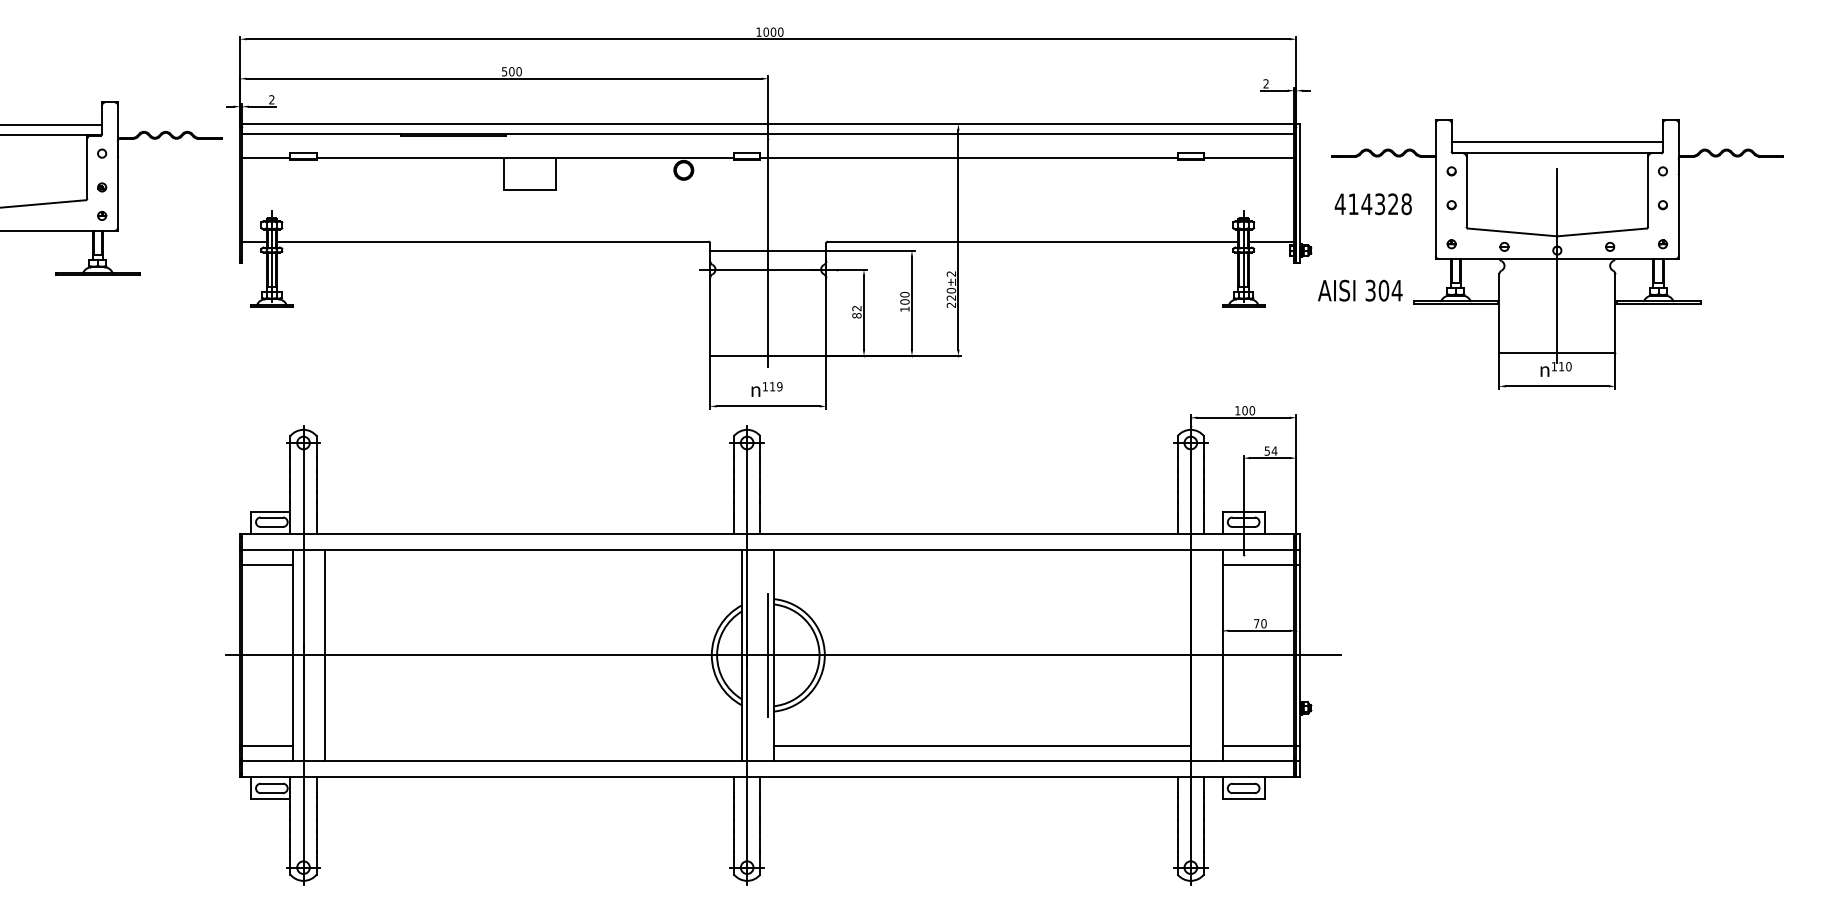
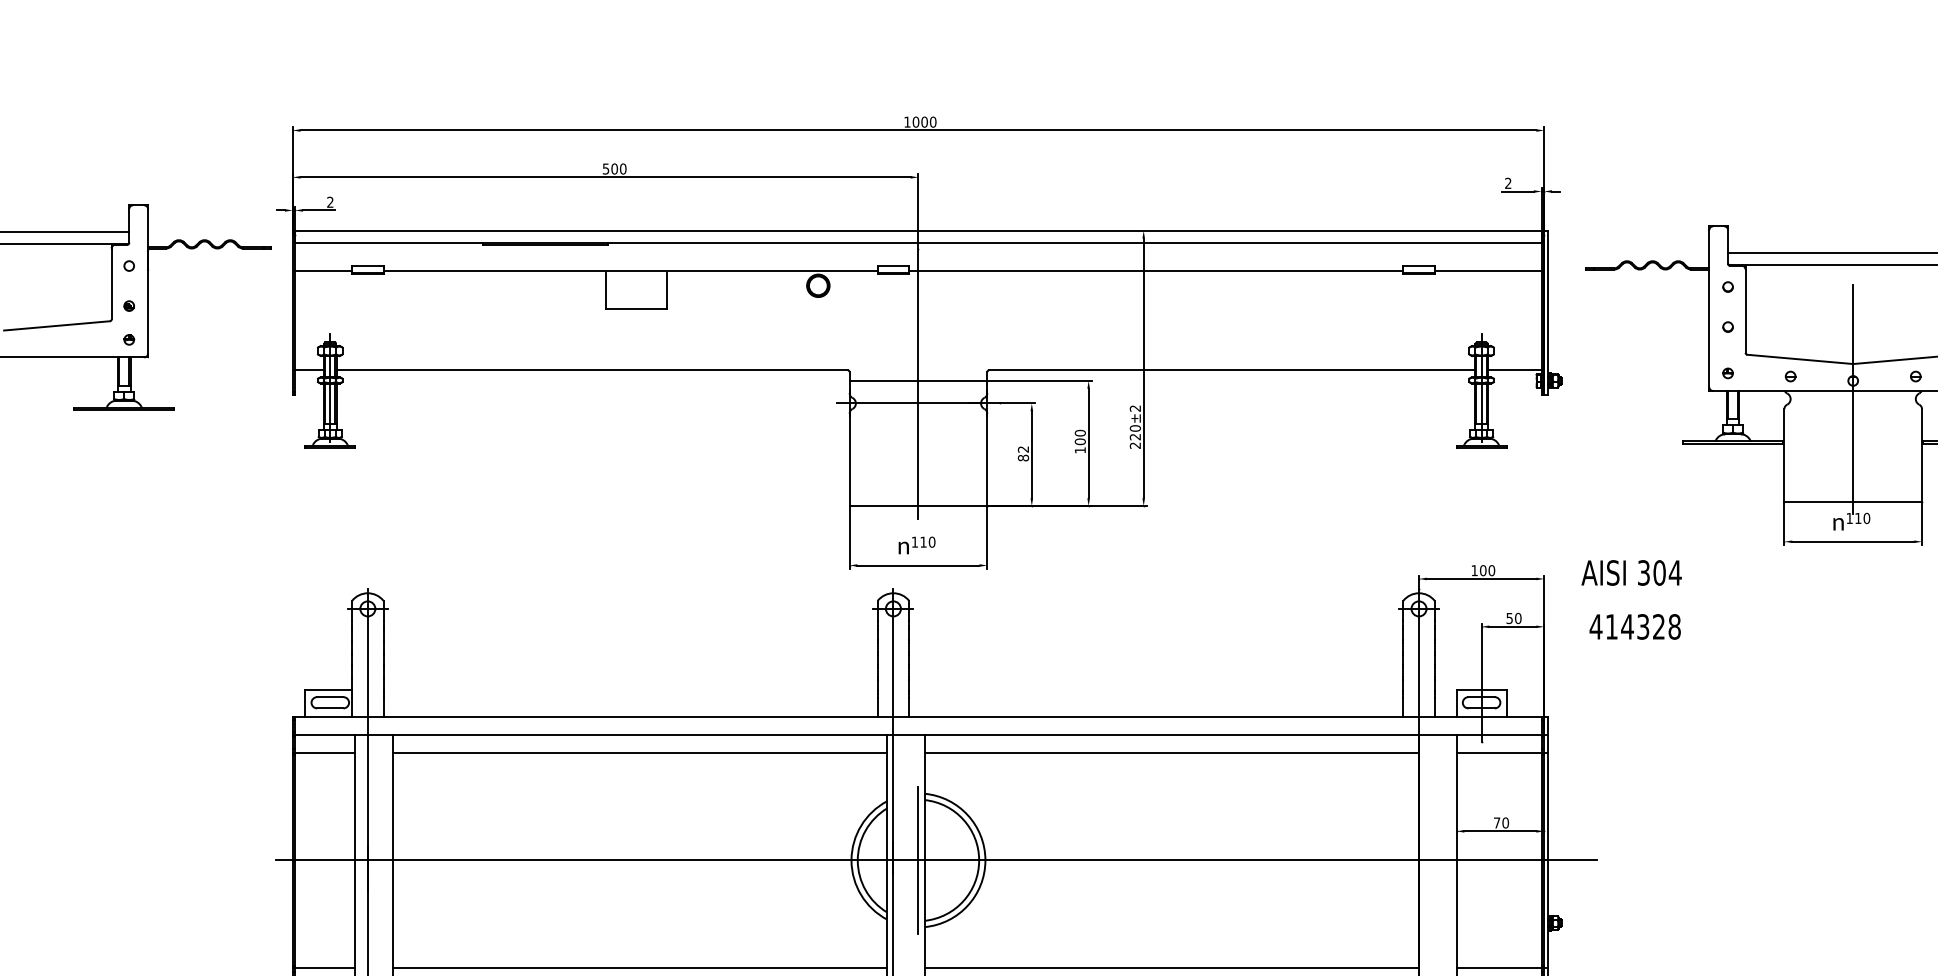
text: (1372, 204) -> (1634, 627), moved
text: (1360, 290) -> (1631, 572), moved
text: (779, 386) -> (931, 541), 119 -> 110
text: (1274, 450) -> (1518, 617), 54 -> 50
line: (532, 564) -> (639, 752), added
line: (981, 564) -> (1171, 752), added
line: (532, 746) -> (639, 968), added

